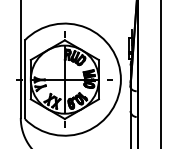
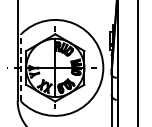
line: (25, 79) -> (21, 67), solid -> dashed

